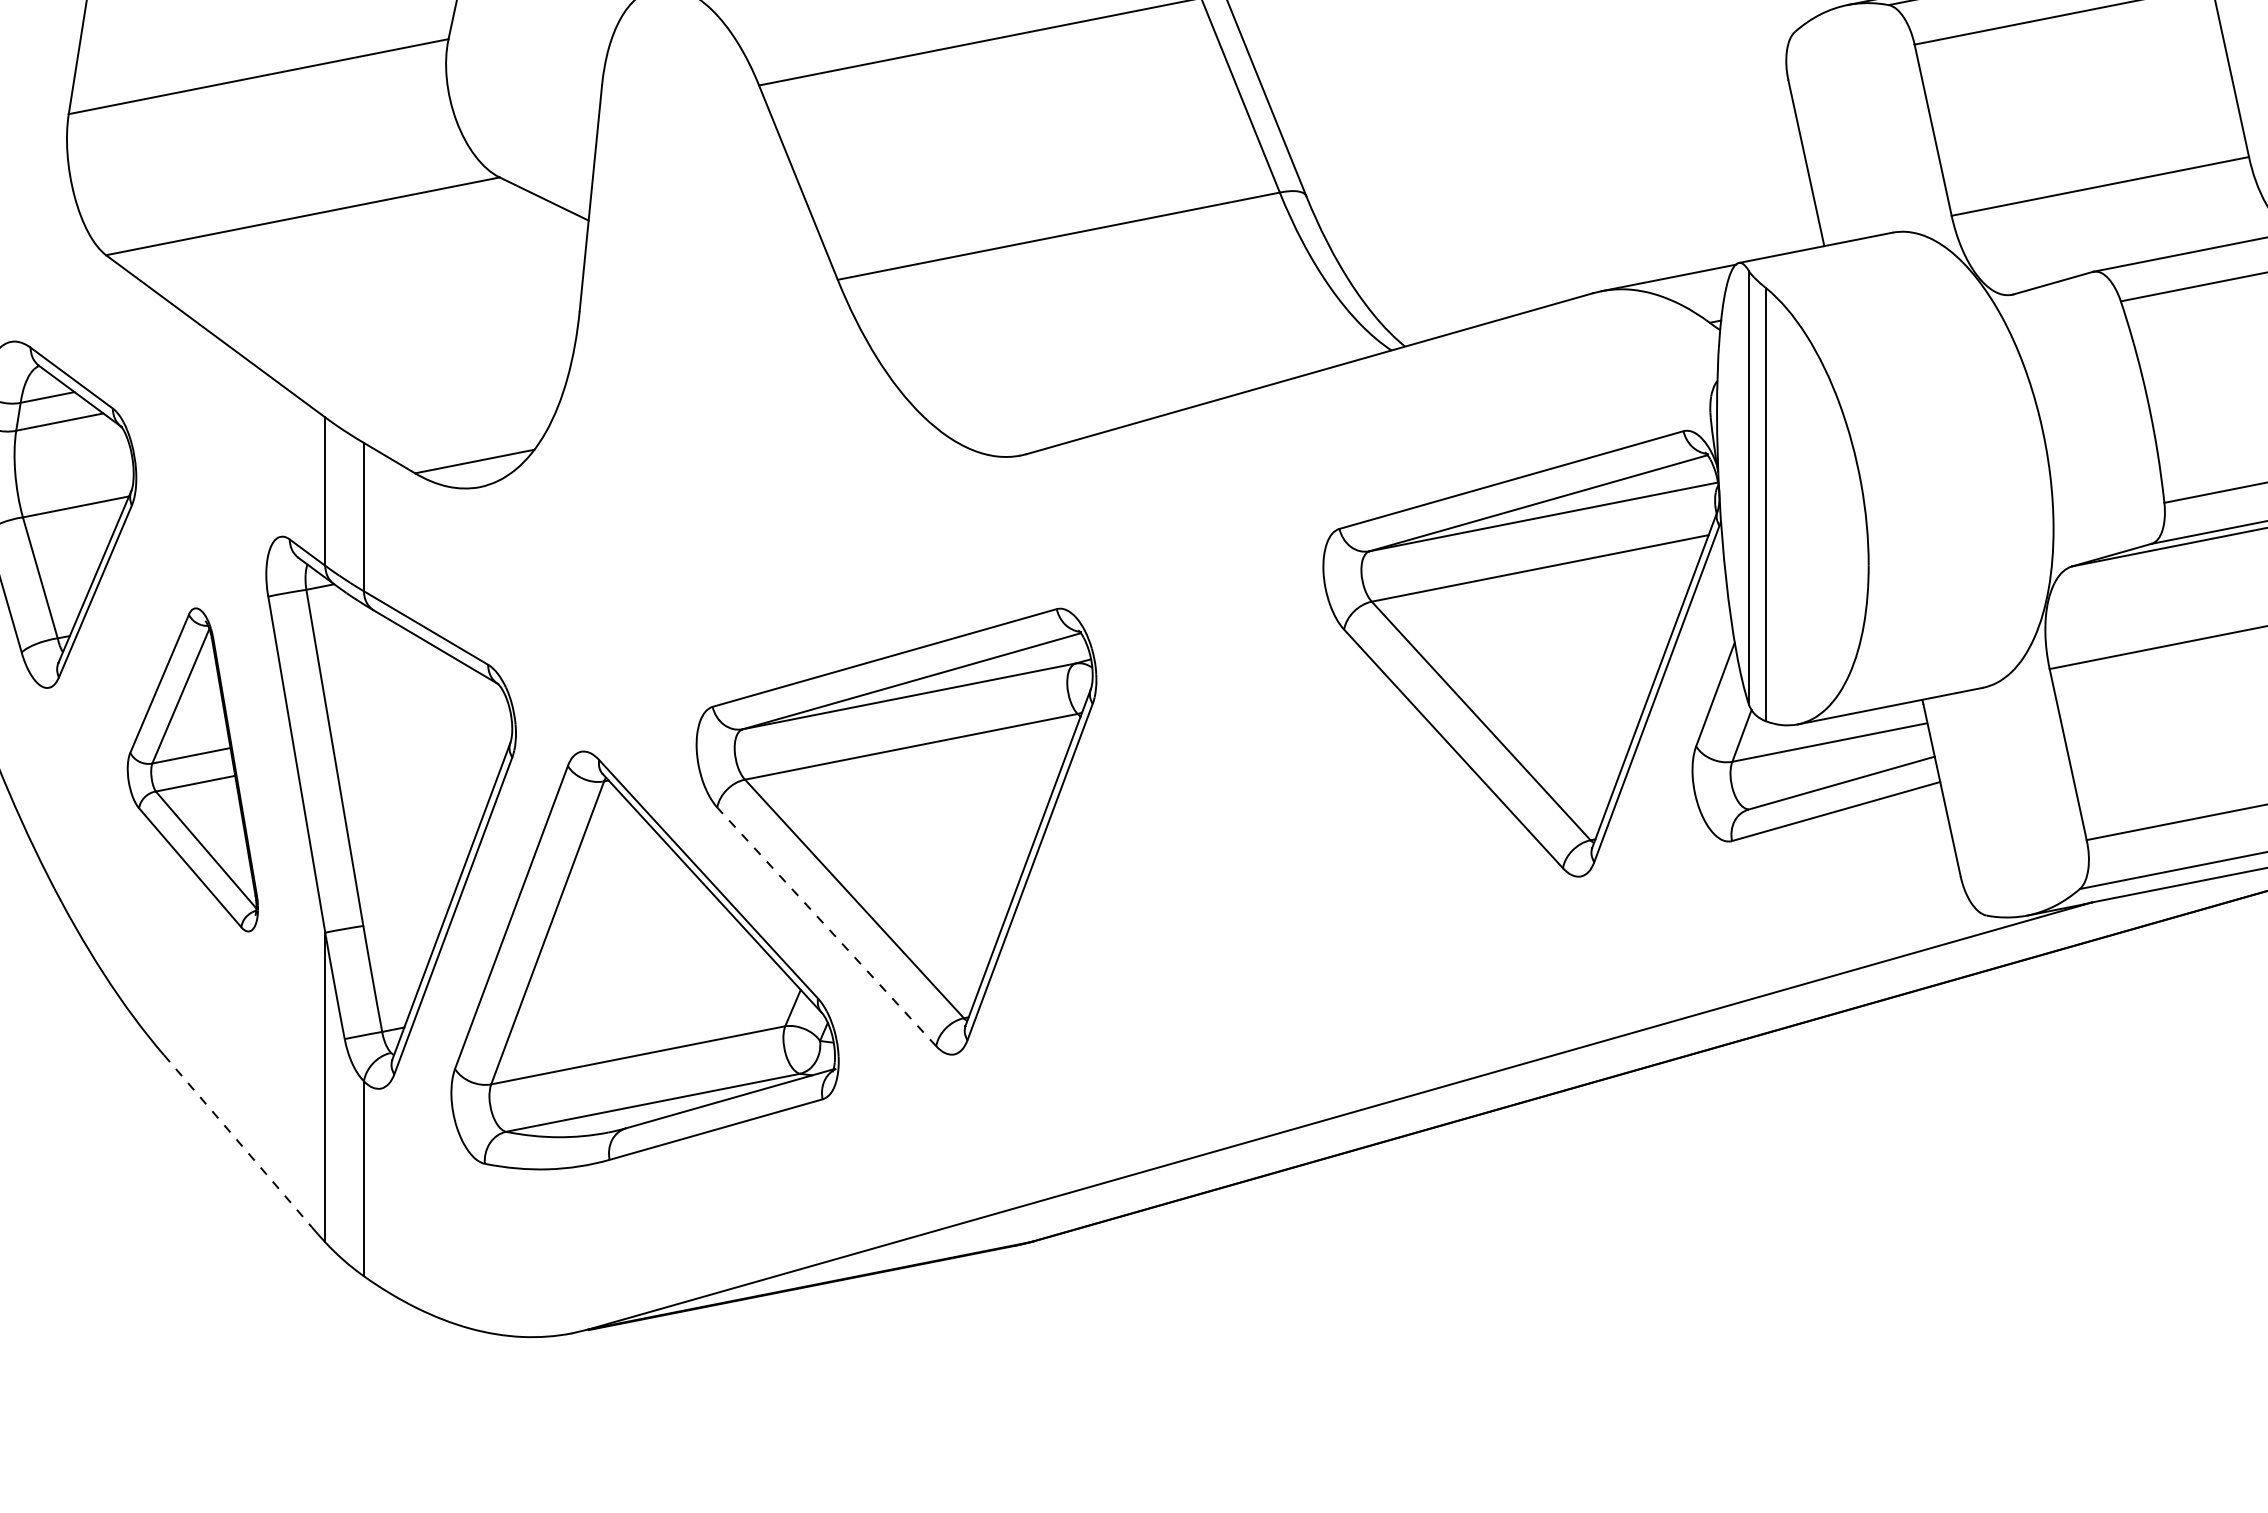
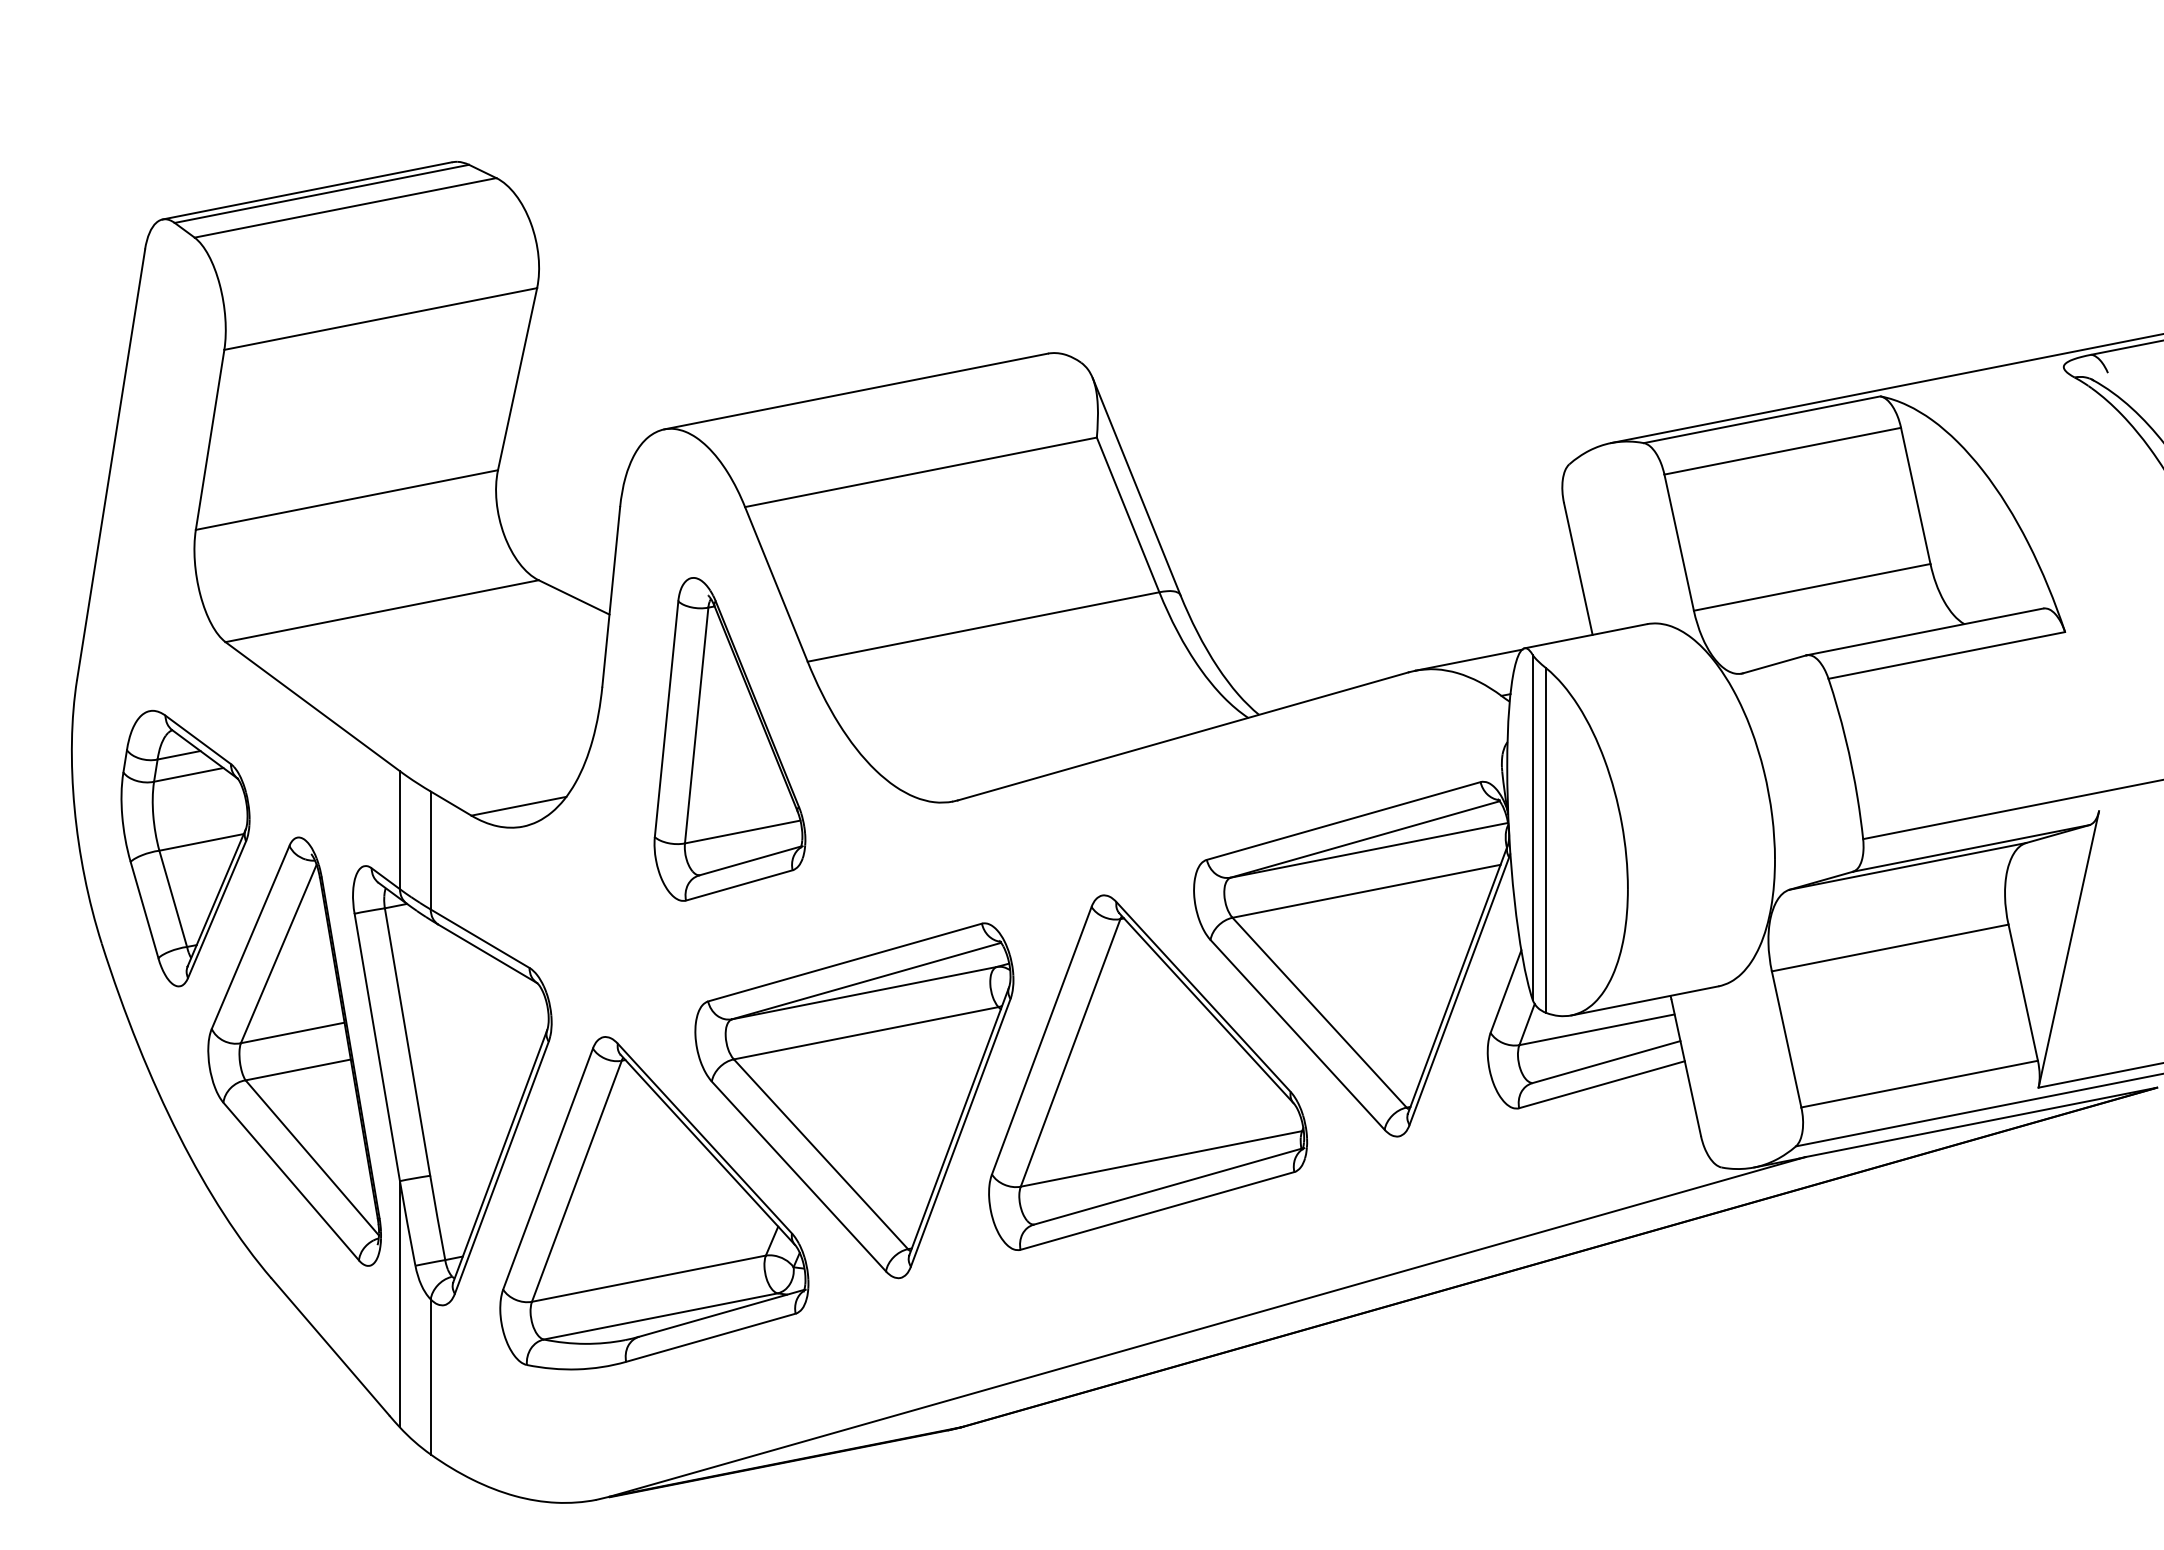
part: (739, 377) -> (729, 739), added
part: (192, 769) -> (294, 1051), size x1.67
part: (1266, 796) -> (1148, 1072), added
line: (826, 926) -> (798, 1176), dashed -> solid
line: (237, 1141) -> (330, 1347), dashed -> solid

